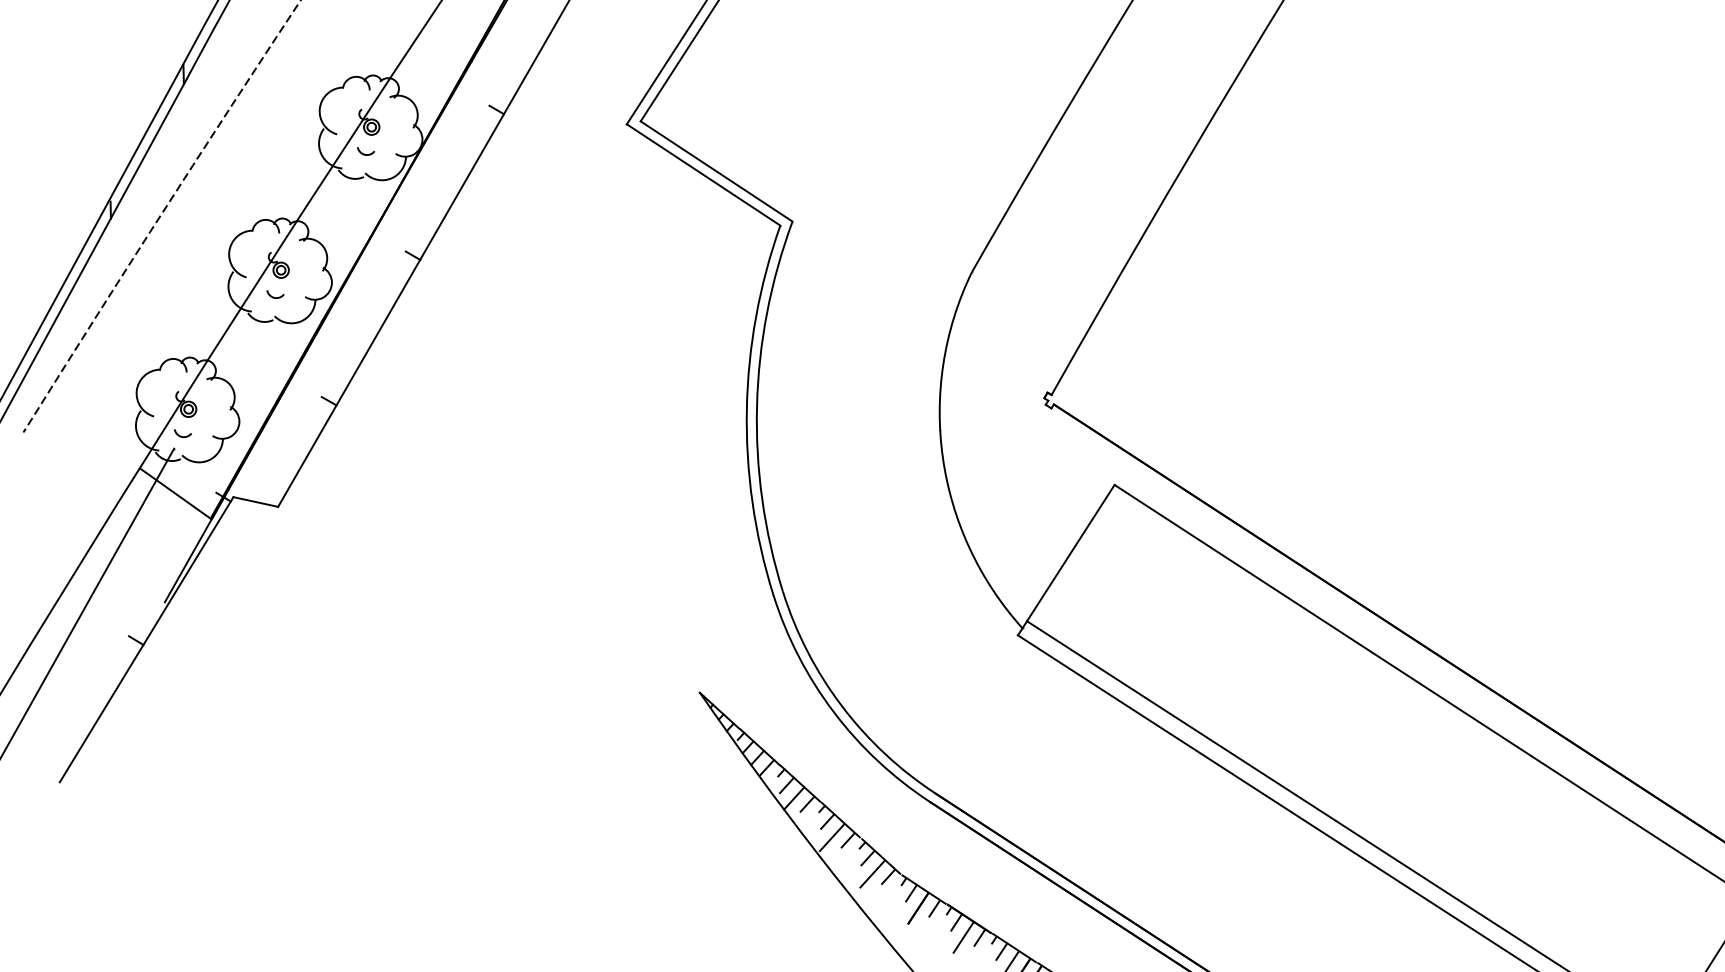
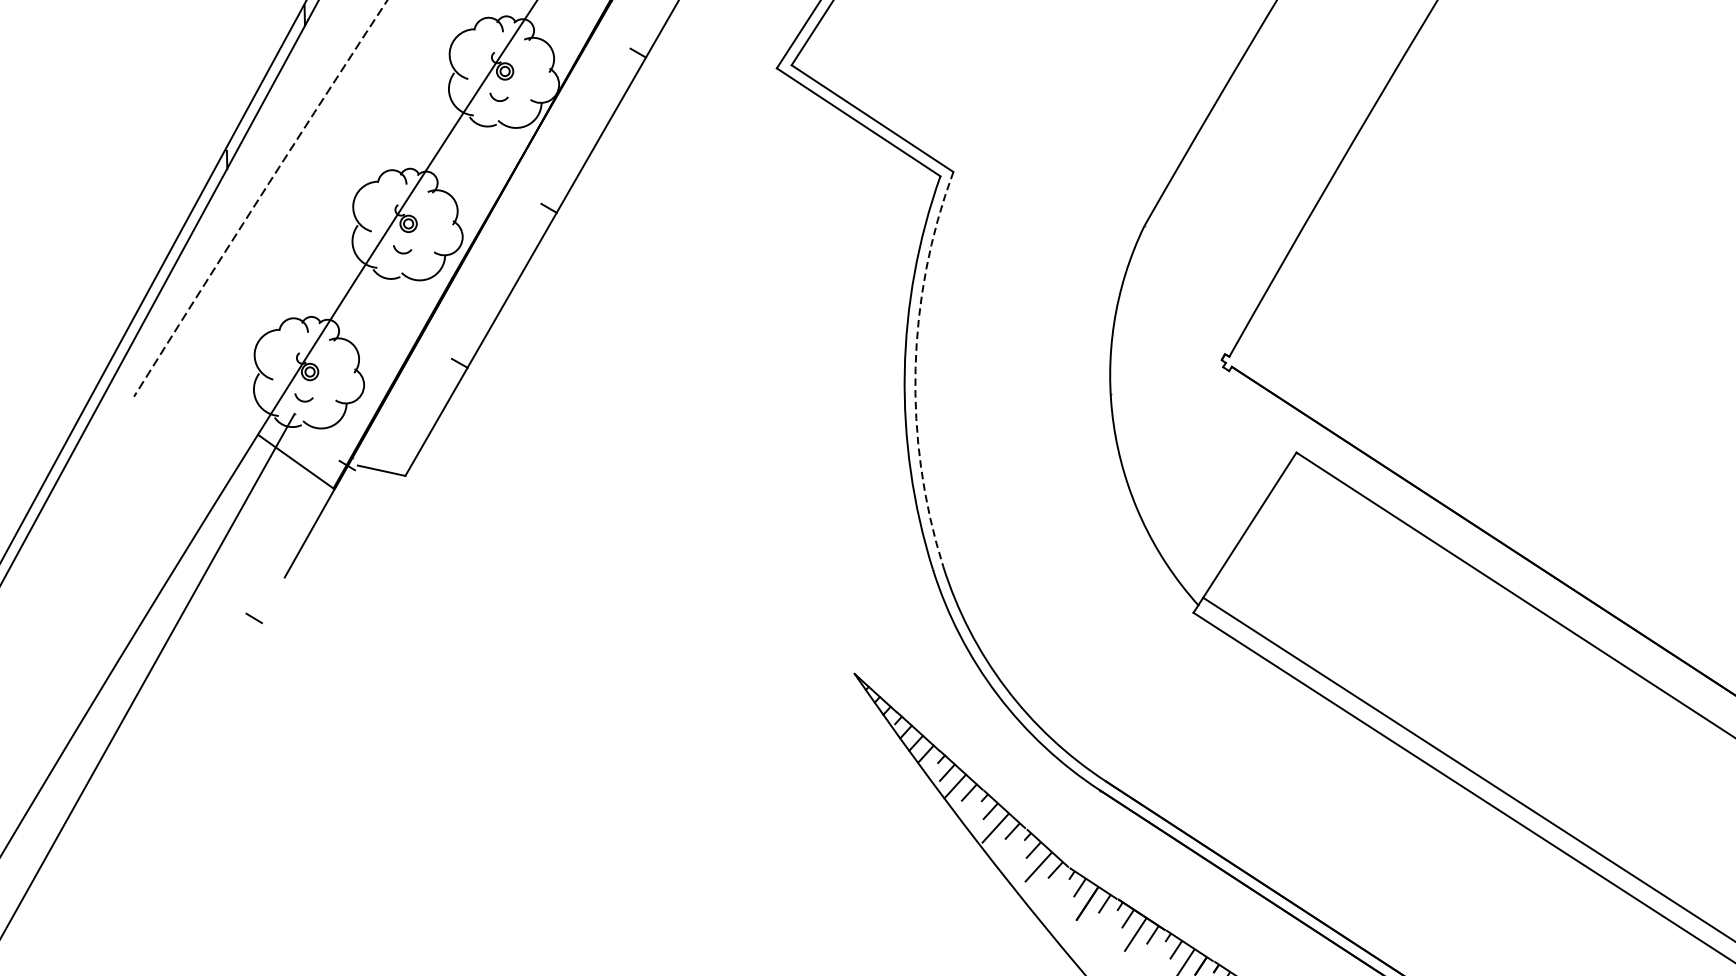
arc: (757, 405) -> (916, 367), solid -> dashed
line: (146, 639) -> (265, 617), removed

